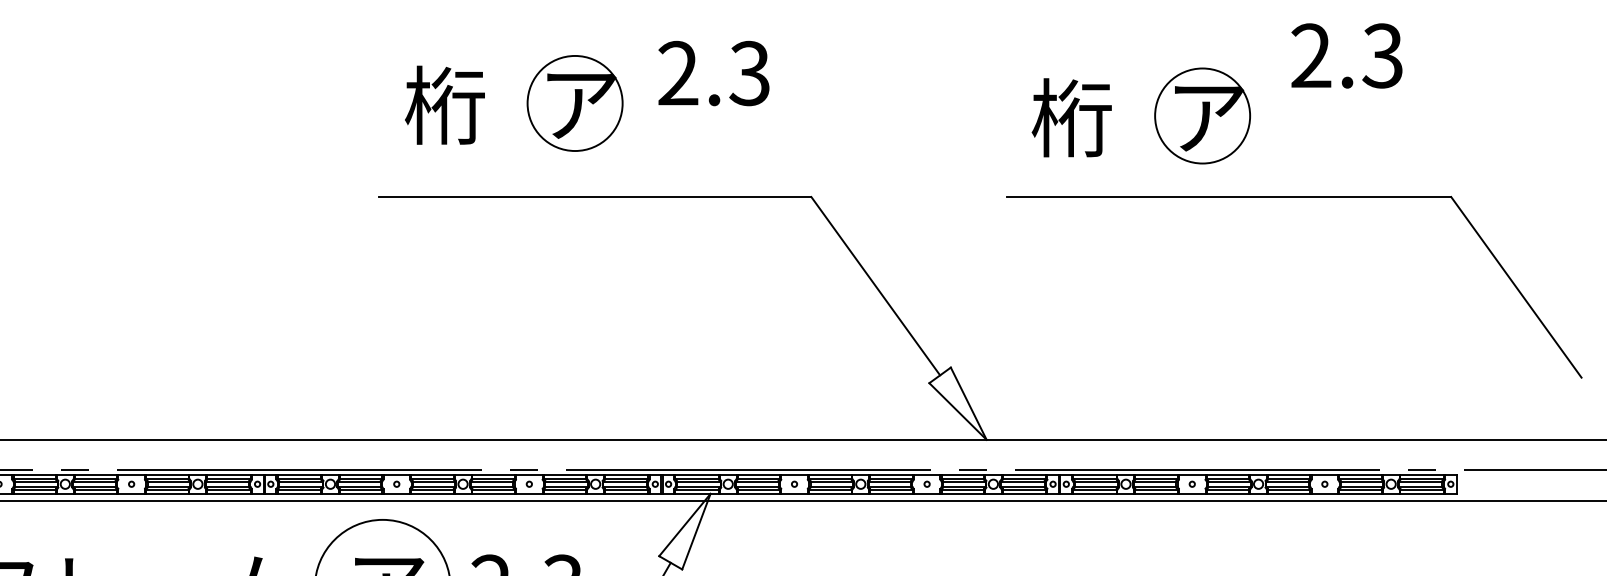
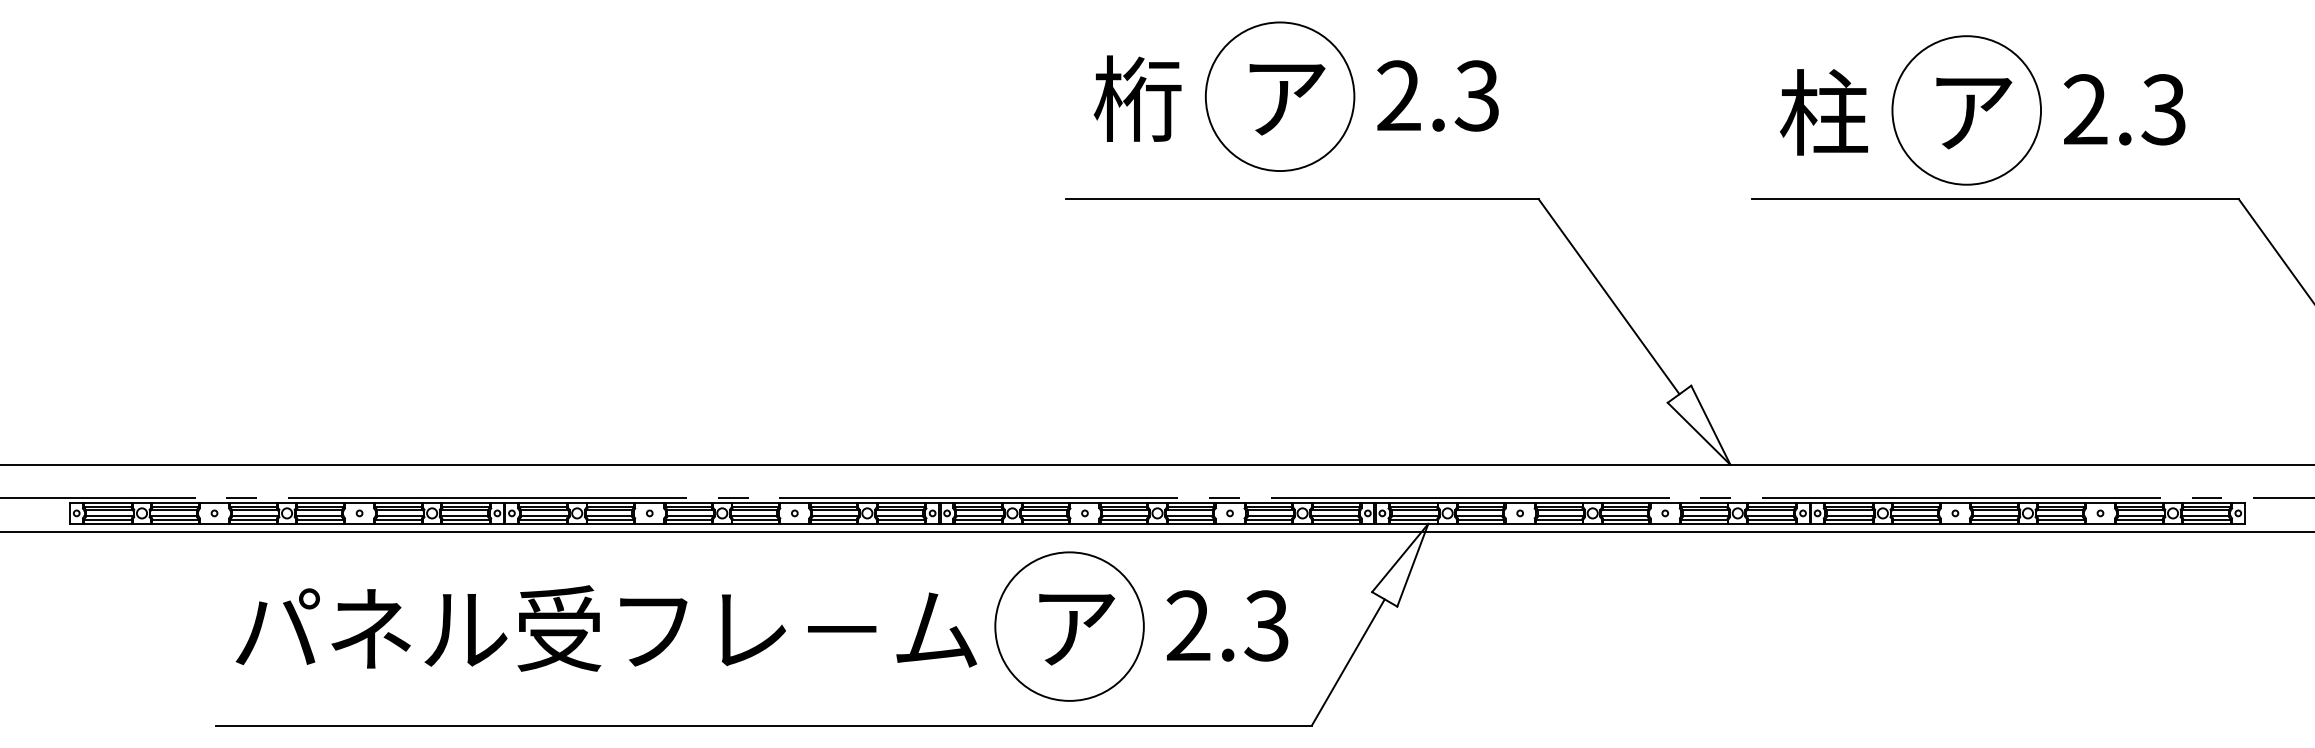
text: (1346, 55) -> (2124, 109), moved
text: (713, 73) -> (1437, 95), moved
circle: (574, 103) -> (1279, 96), size x1.43
circle: (1202, 116) -> (1966, 110), size x1.43
text: (1071, 117) -> (1823, 112), 桁 -> 柱

